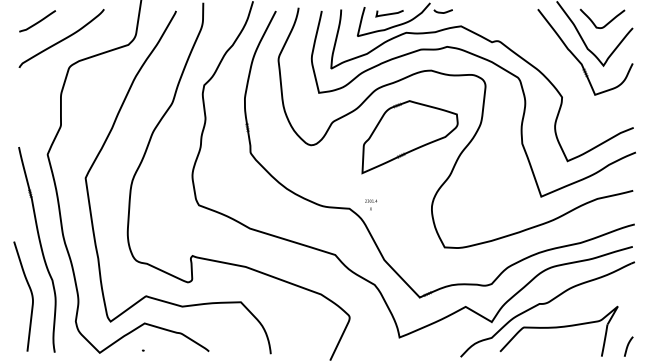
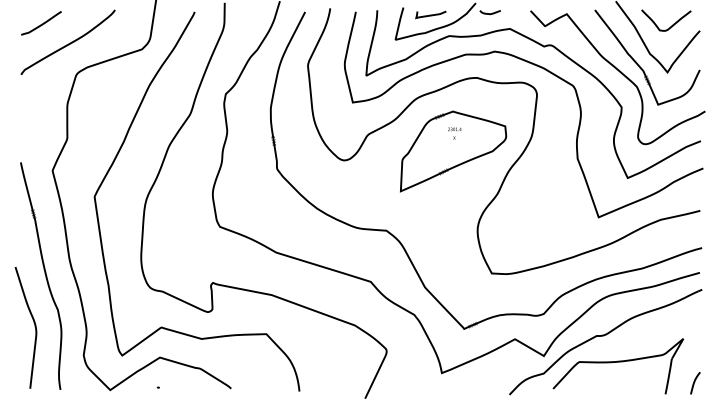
curve: (560, 66) -> (619, 73), added
text: (370, 204) -> (453, 133), moved

